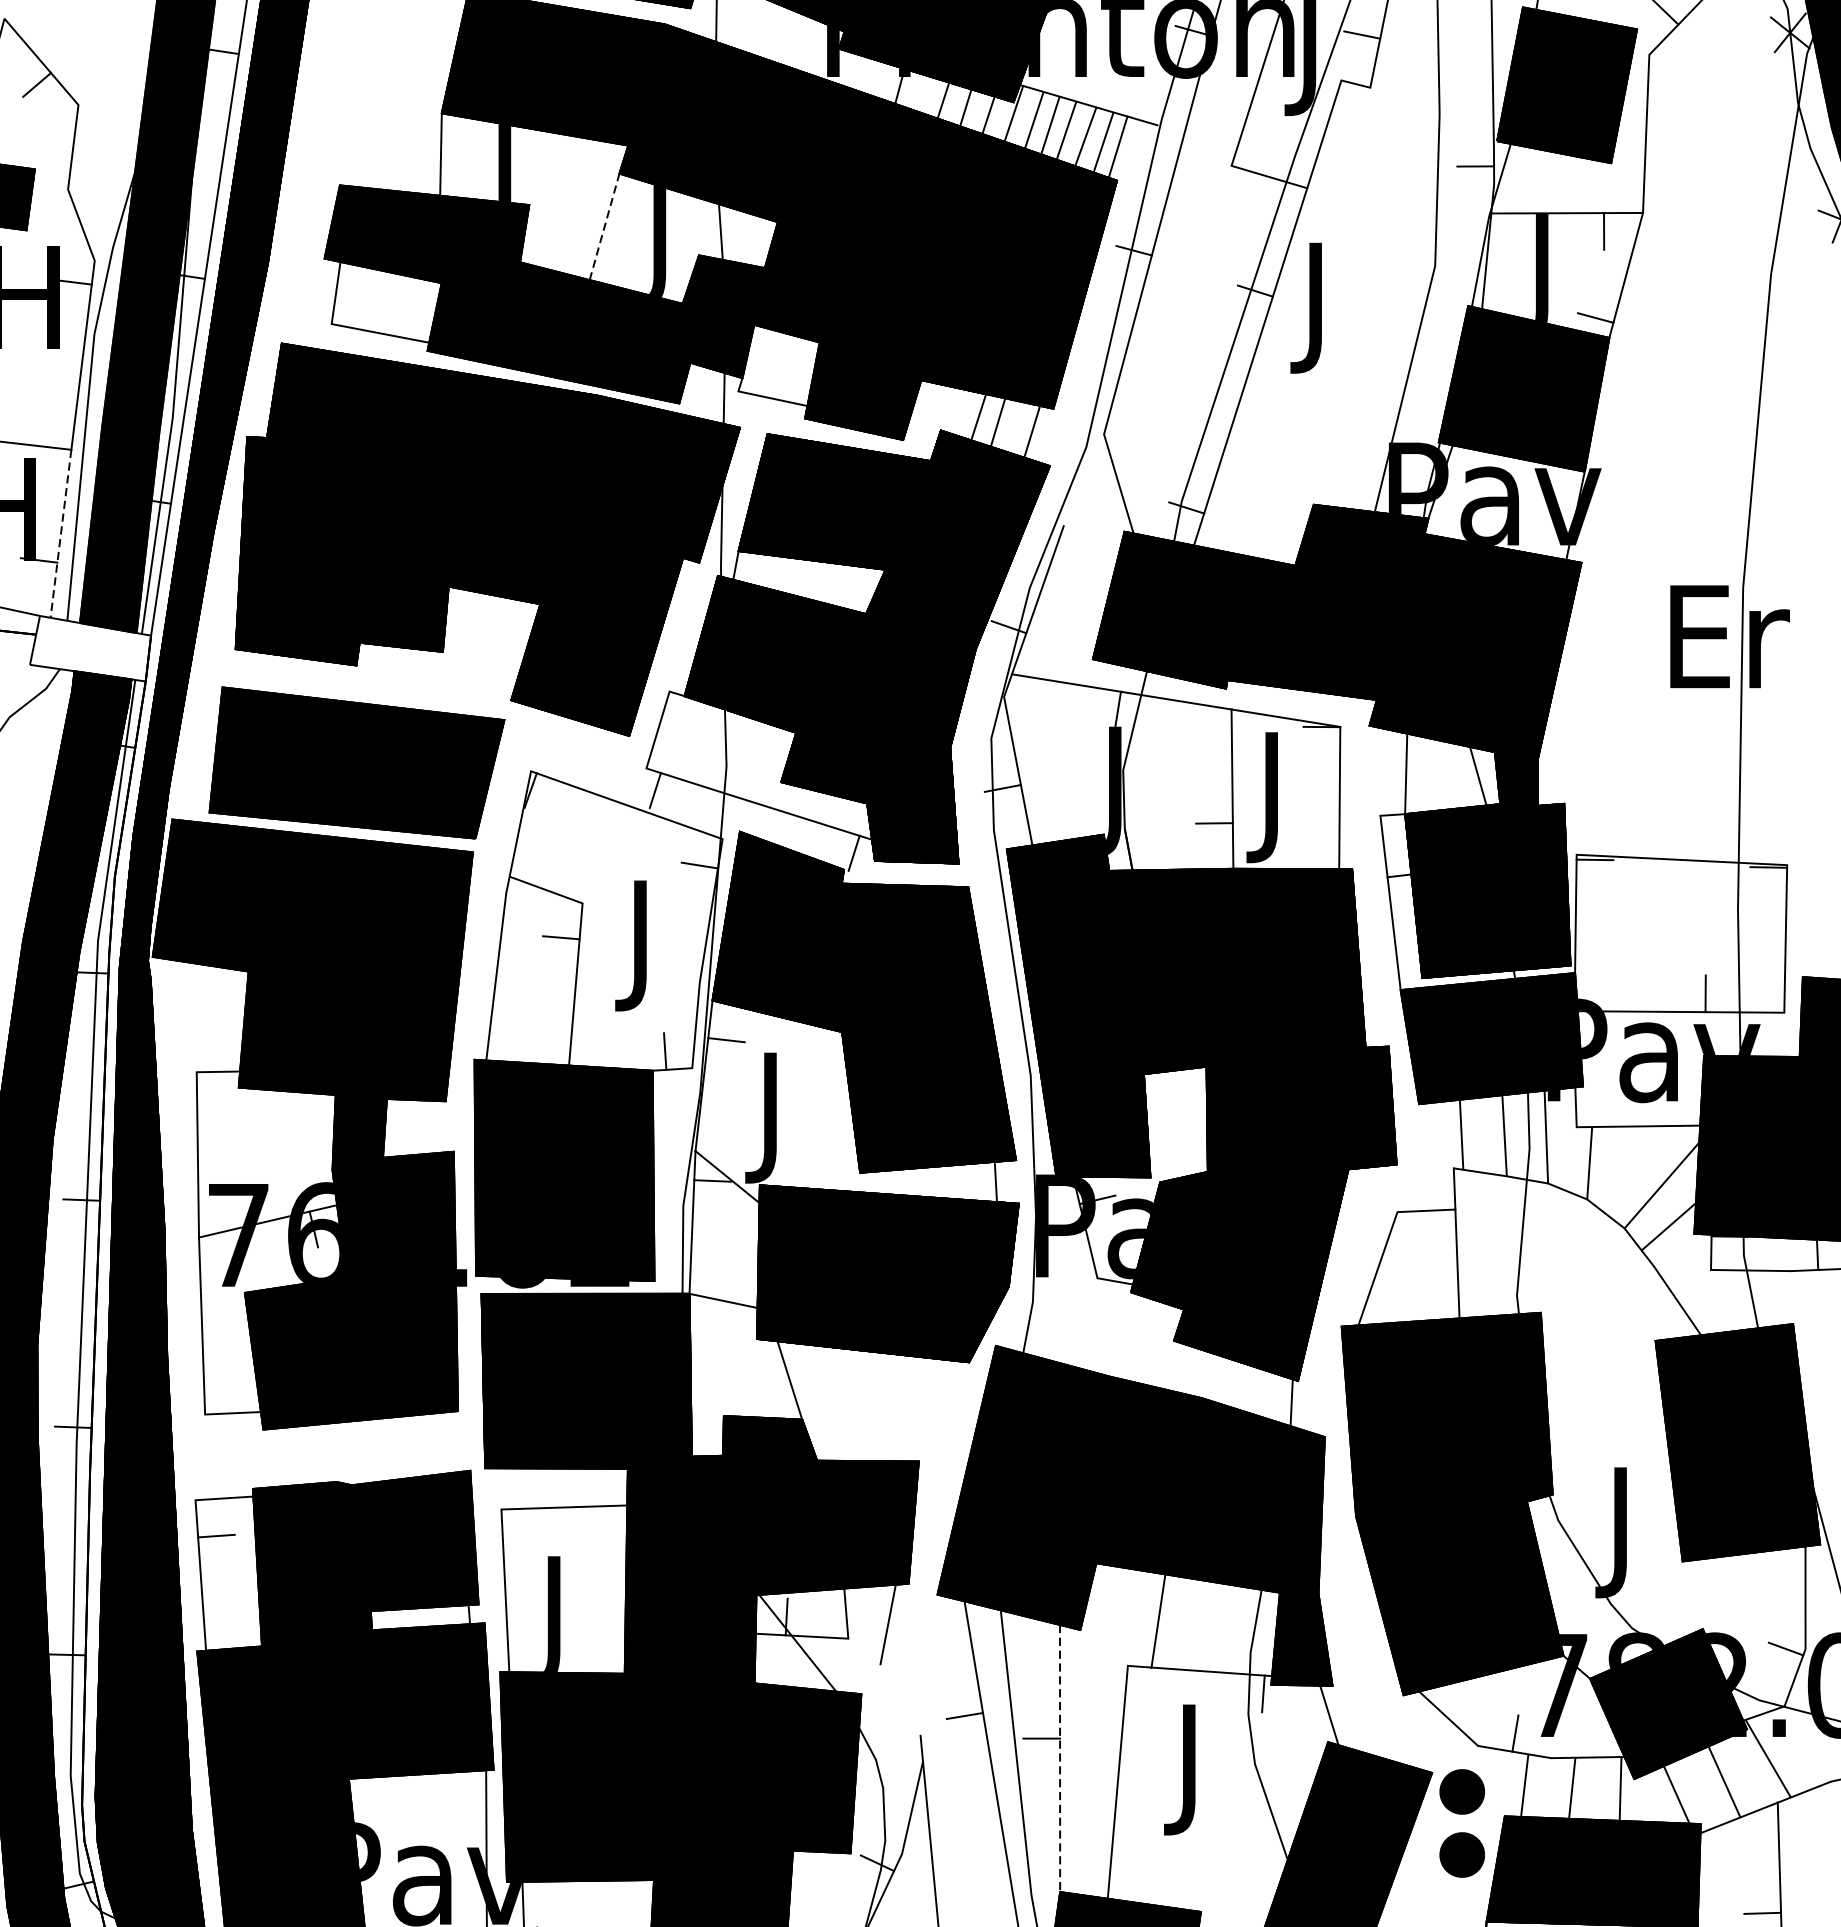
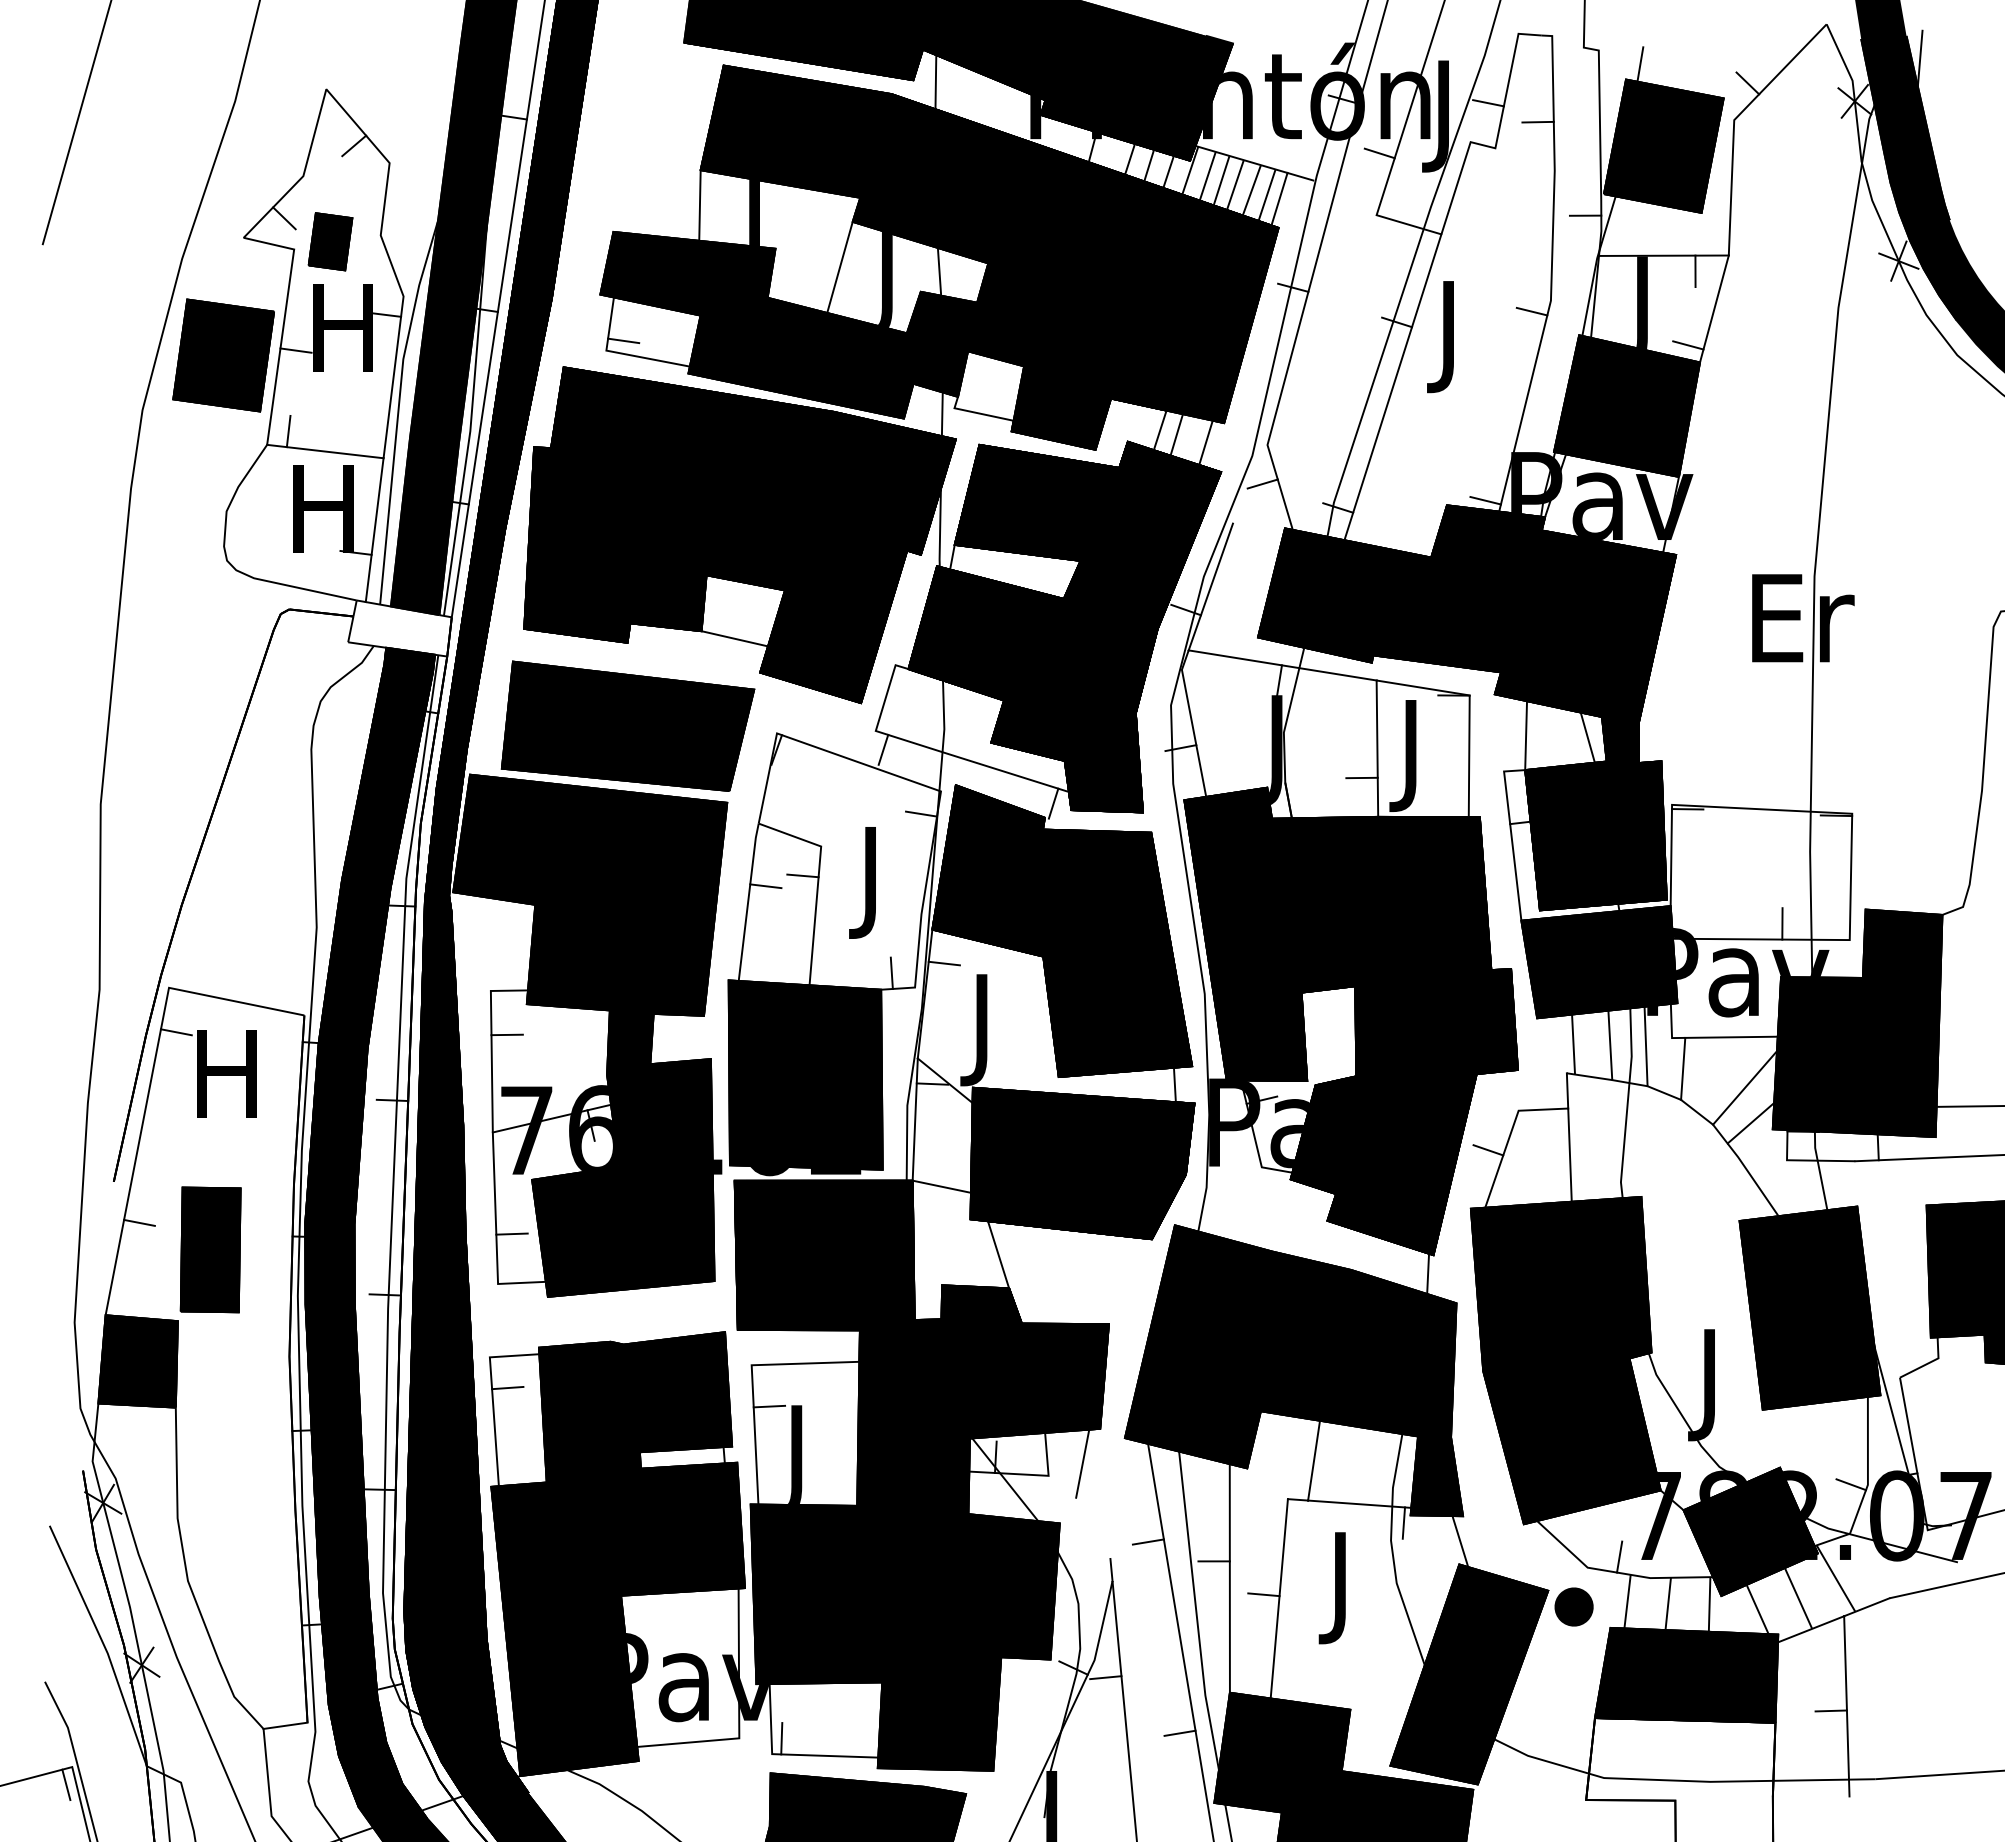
line: (1419, 56) -> (1537, 121), added
line: (1234, 93) -> (1379, 153), added
line: (605, 225) -> (840, 266), dashed -> solid
line: (1412, 278) -> (1531, 311), added
line: (351, 312) -> (623, 340), added
line: (1098, 479) -> (1262, 483), added
line: (1358, 499) -> (1485, 500), added
line: (60, 534) -> (374, 530), dashed -> solid
line: (481, 660) -> (734, 638), added
line: (517, 950) -> (765, 886), added
line: (214, 1123) -> (506, 1034), added
line: (1362, 1258) -> (1488, 1150), added
line: (220, 1355) -> (511, 1233), added
line: (522, 1557) -> (769, 1406), added
line: (1059, 1758) -> (1229, 1578), dashed -> solid
line: (1099, 1777) -> (1263, 1594), added
part: (1461, 1854) -> (1573, 1660), removed
line: (914, 1874) -> (1105, 1677), added

